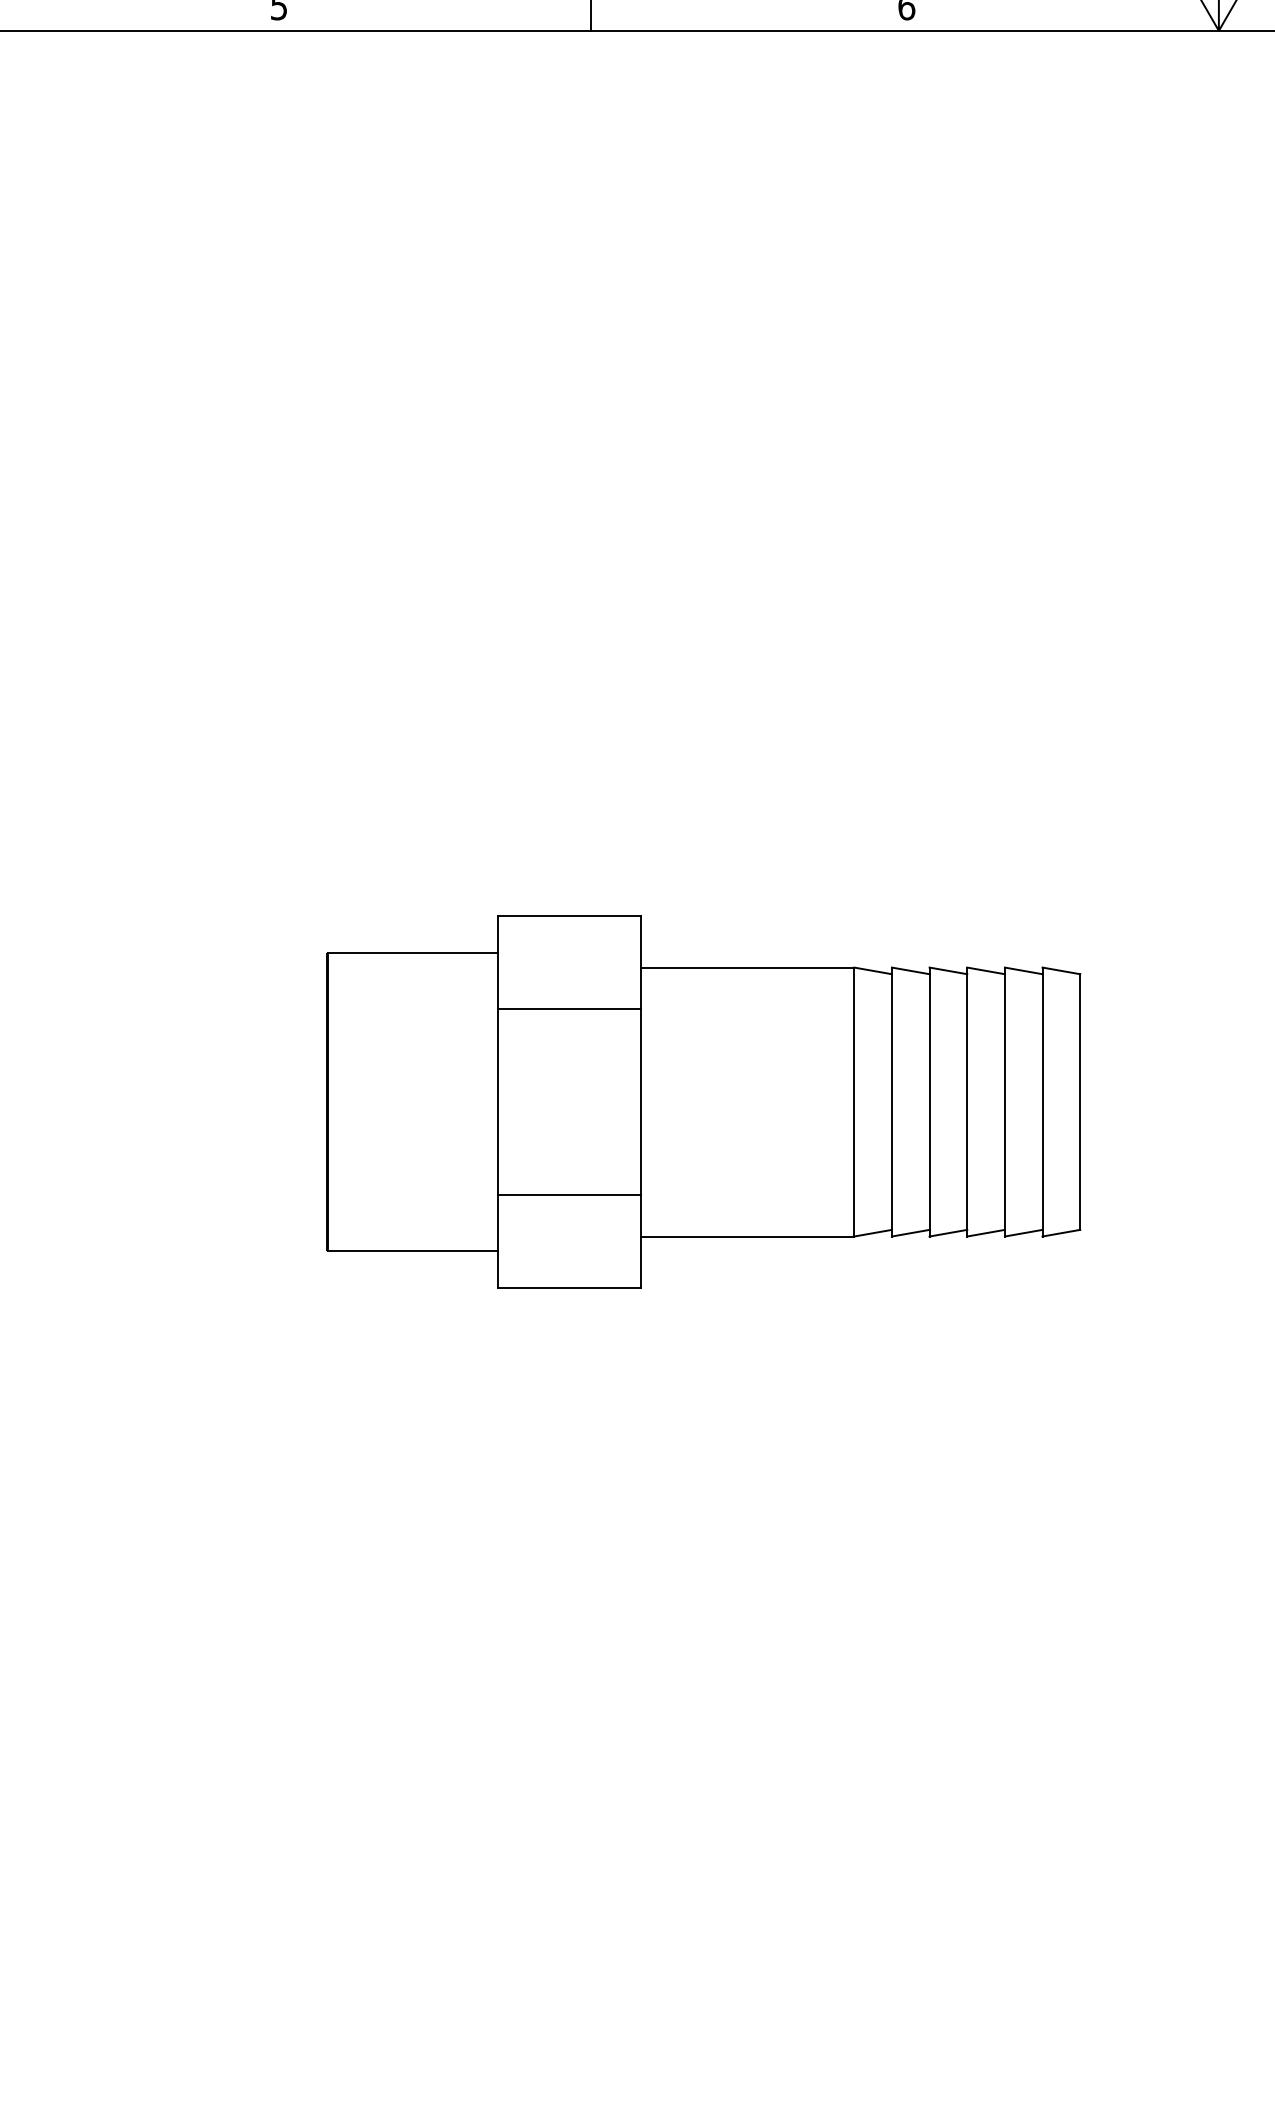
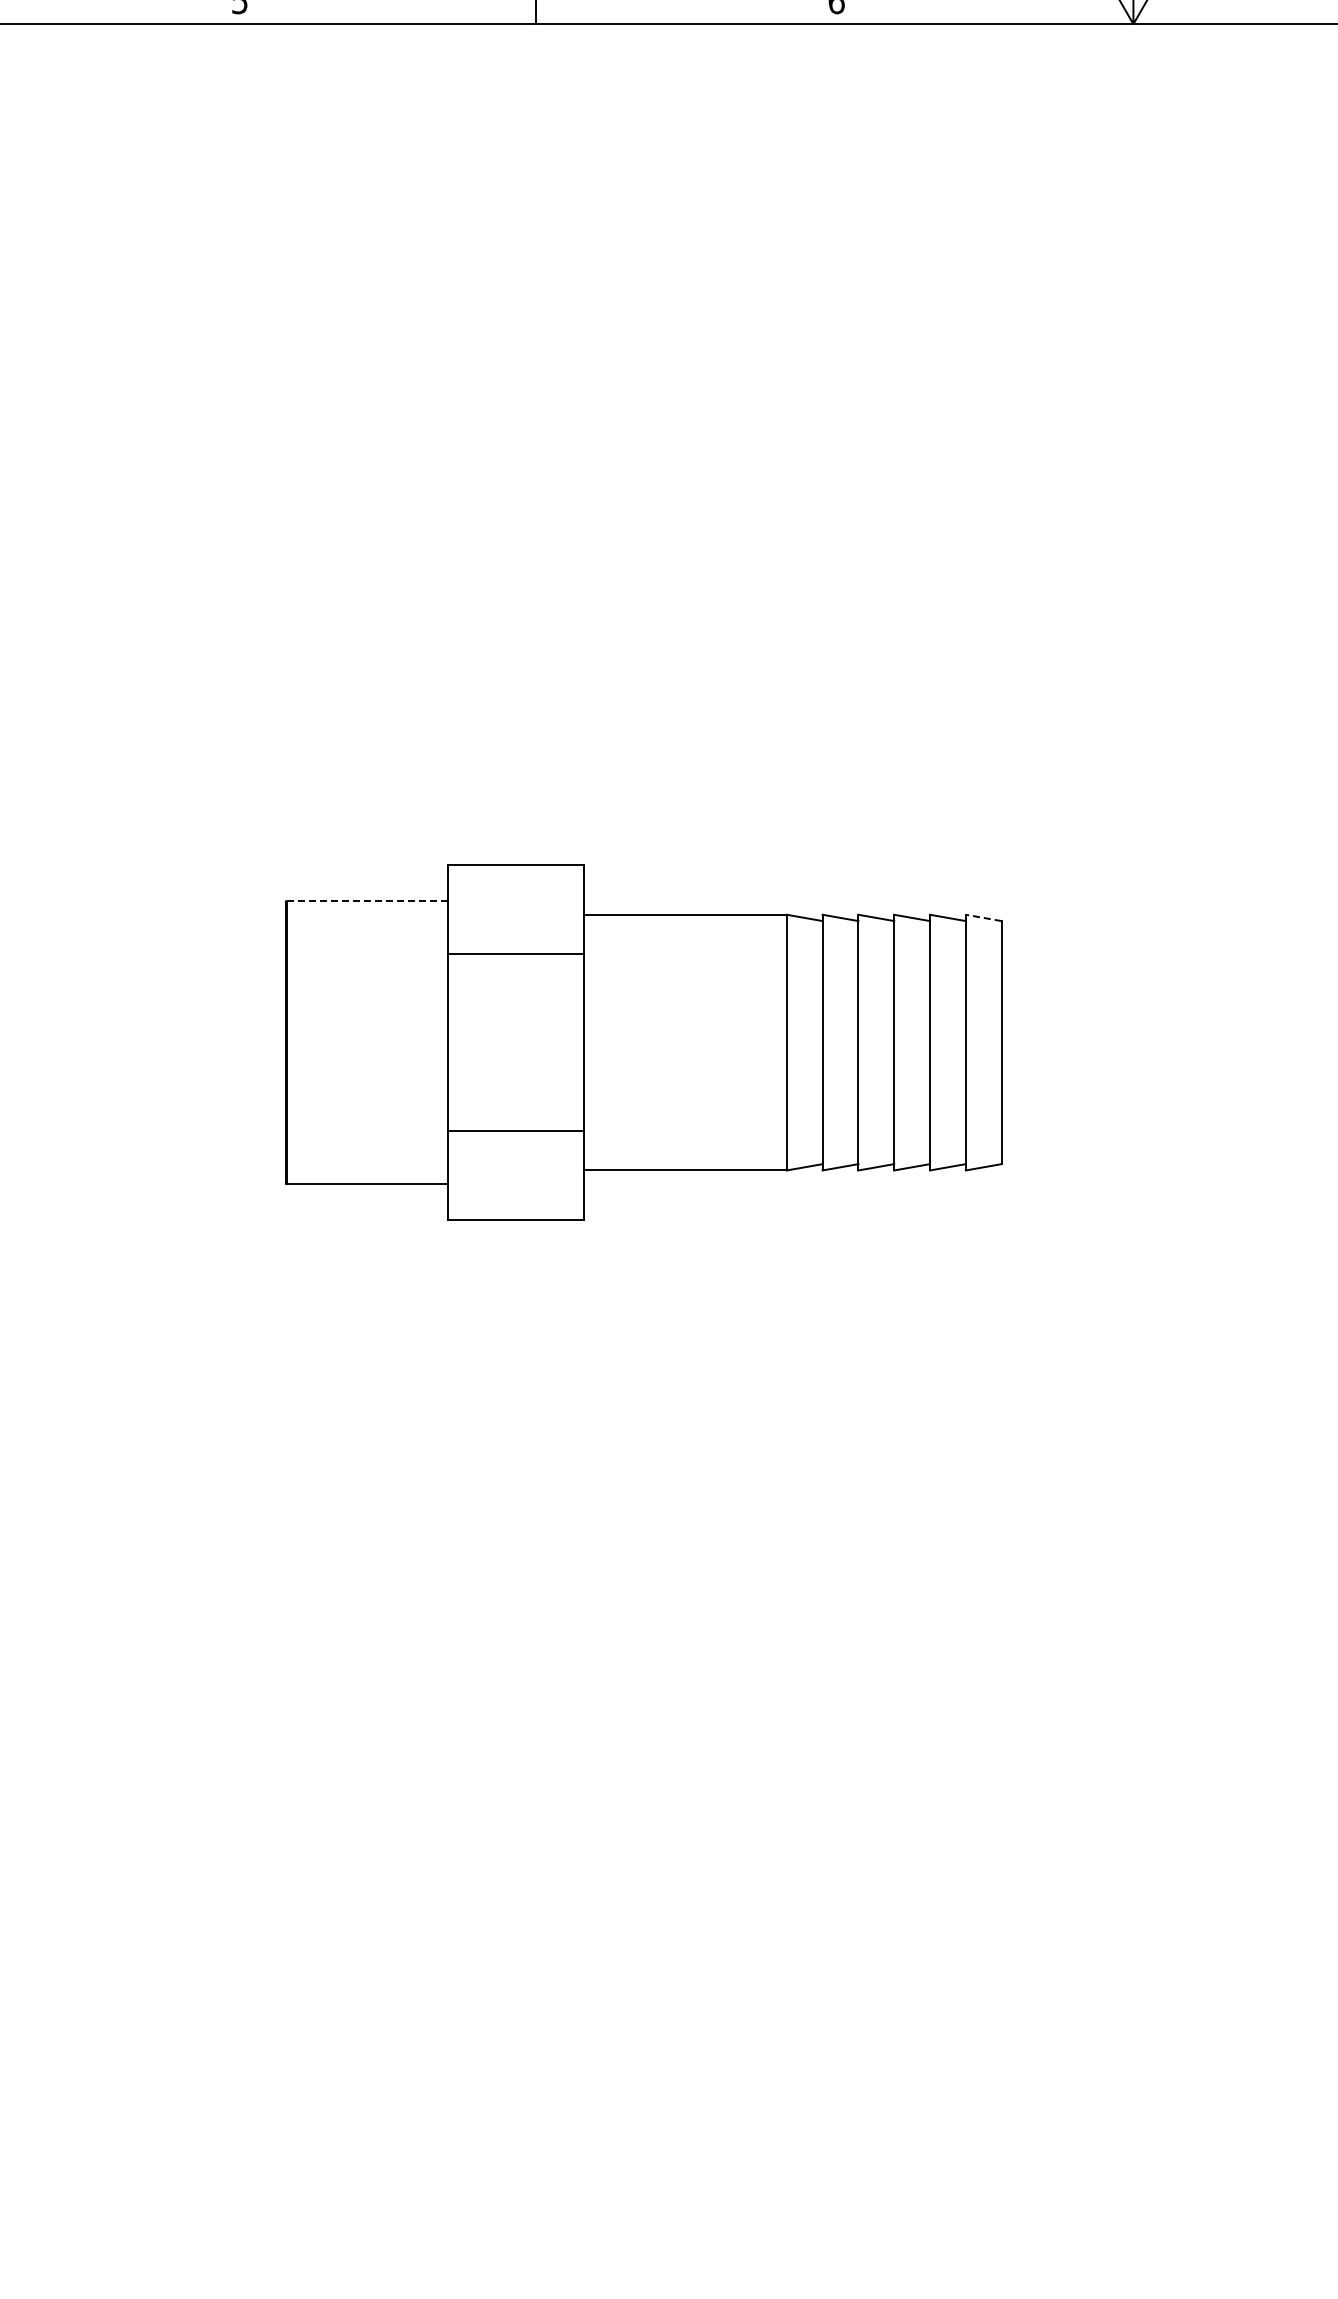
line: (412, 952) -> (366, 900), solid -> dashed
line: (1061, 970) -> (983, 917), solid -> dashed

